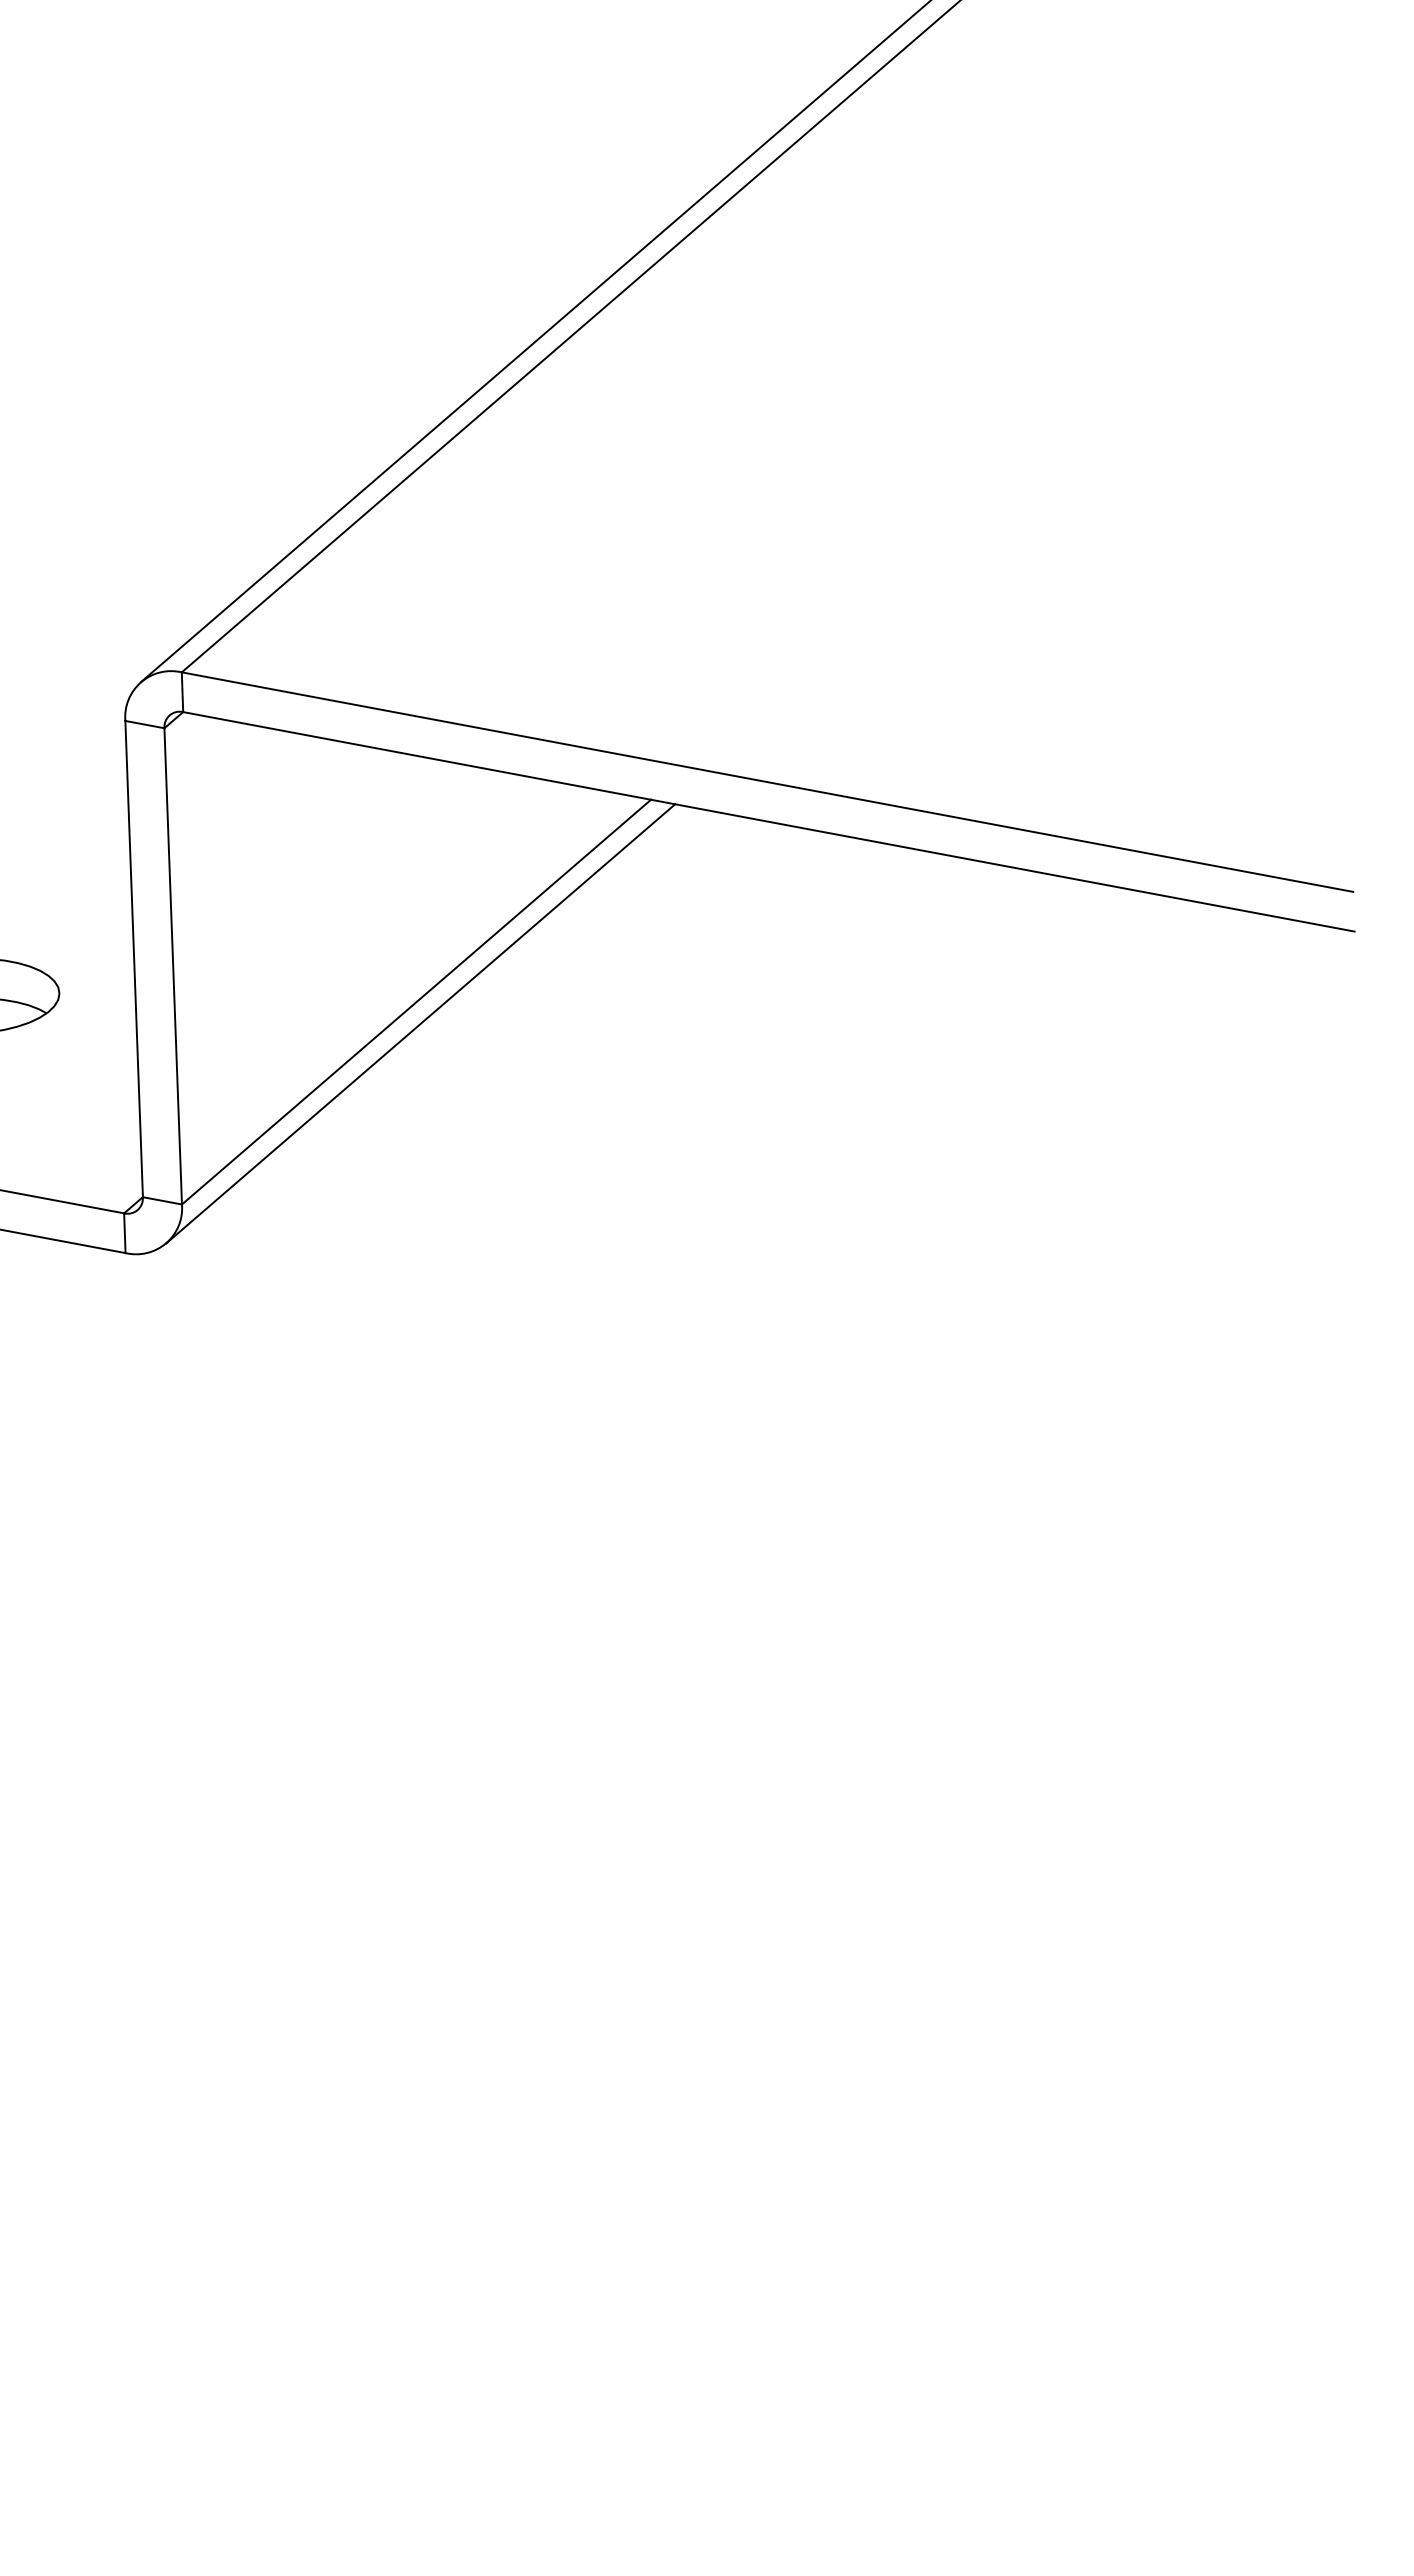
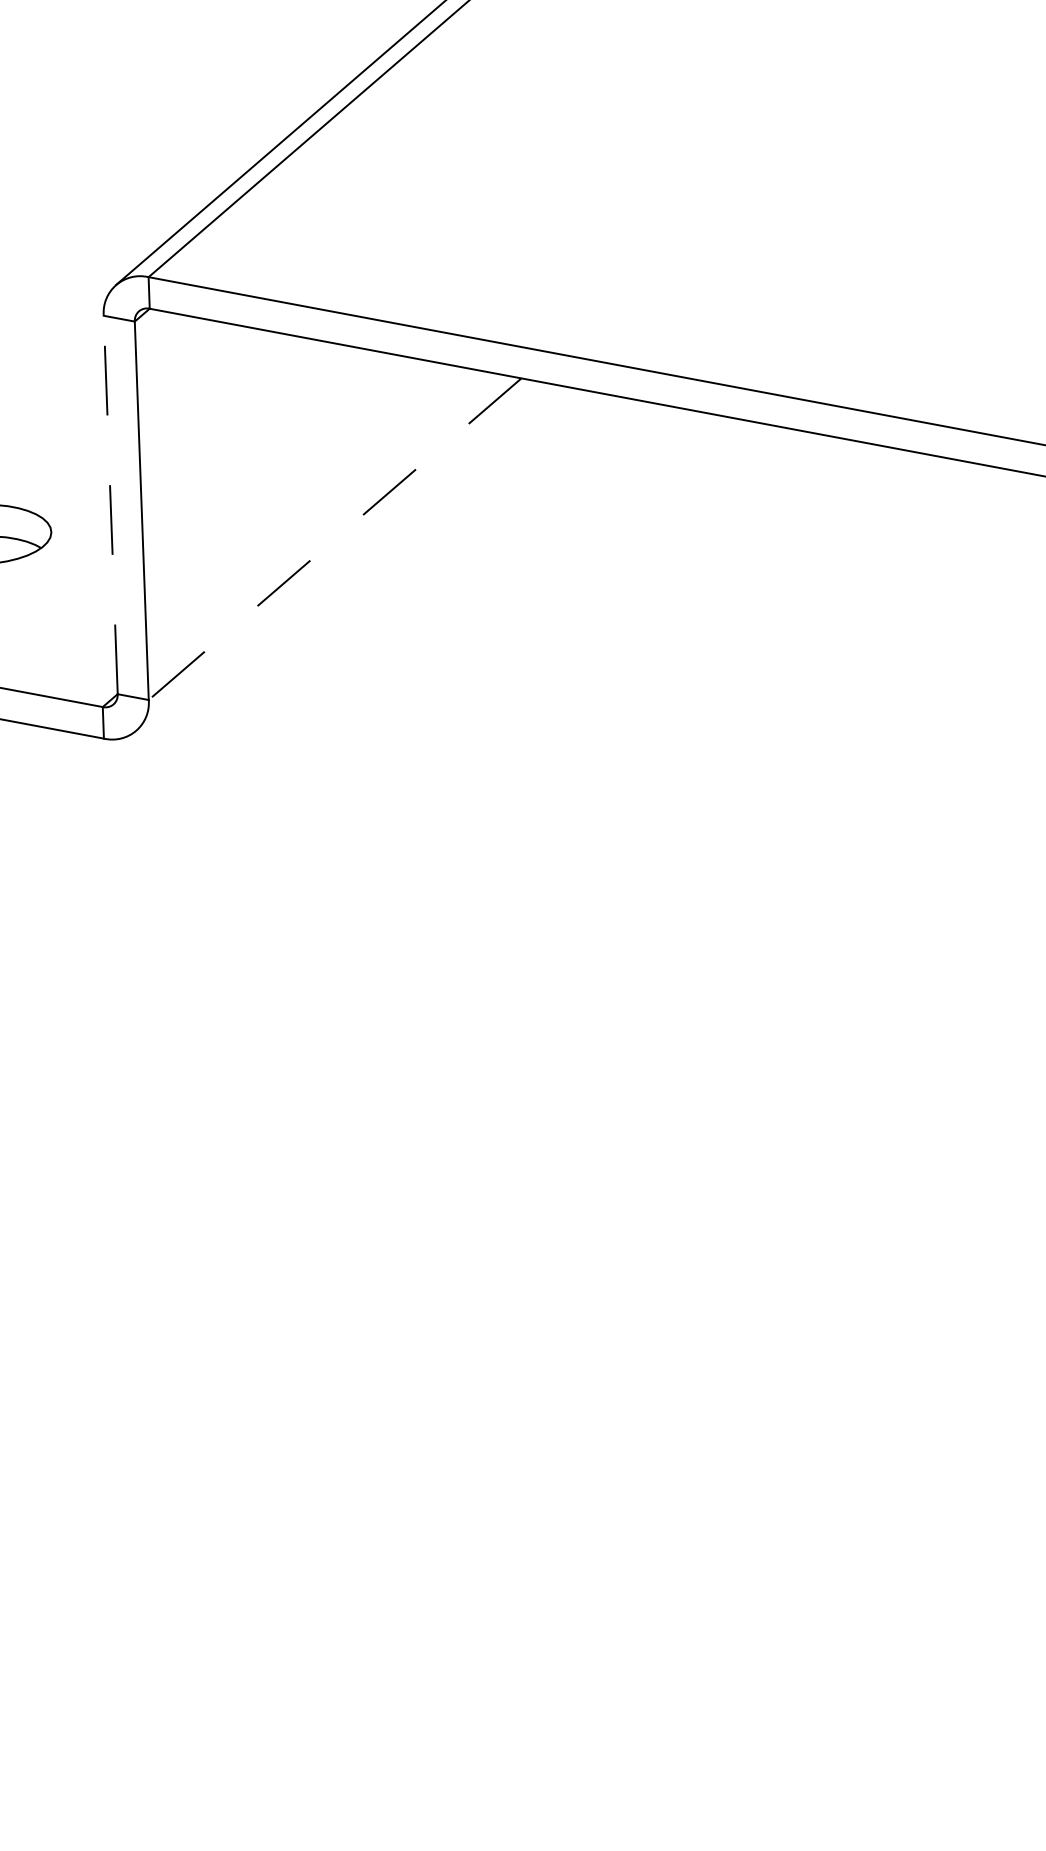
line: (134, 958) -> (111, 504), solid -> dashed
line: (416, 1002) -> (335, 539), solid -> dashed
line: (420, 1023) -> (338, 556), removed

